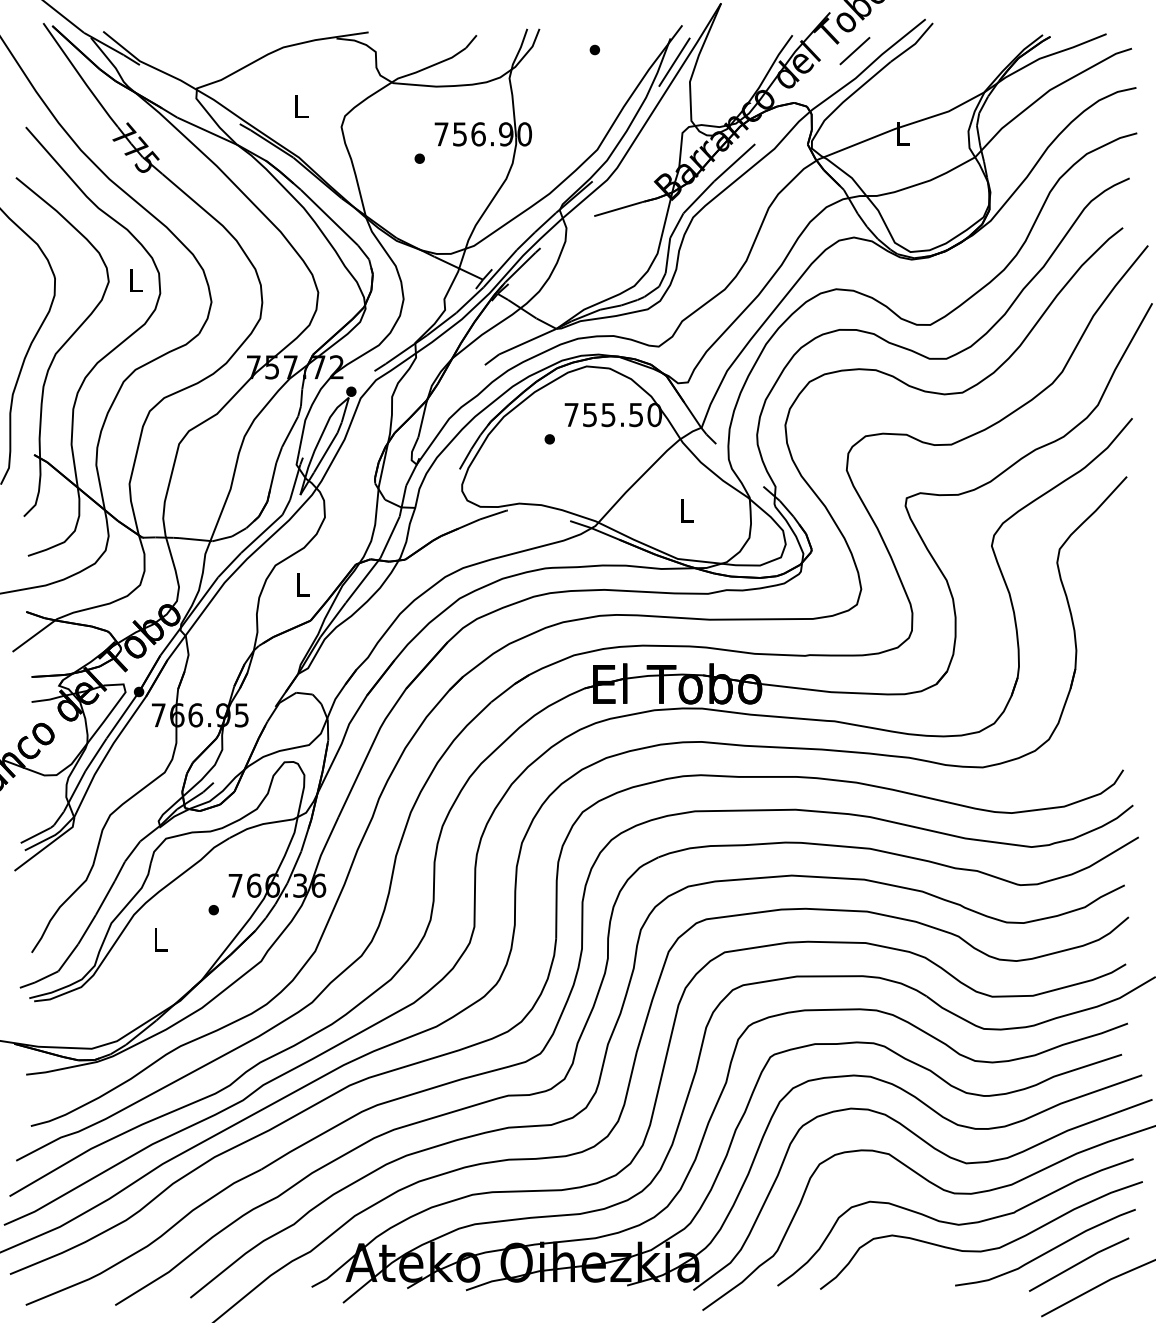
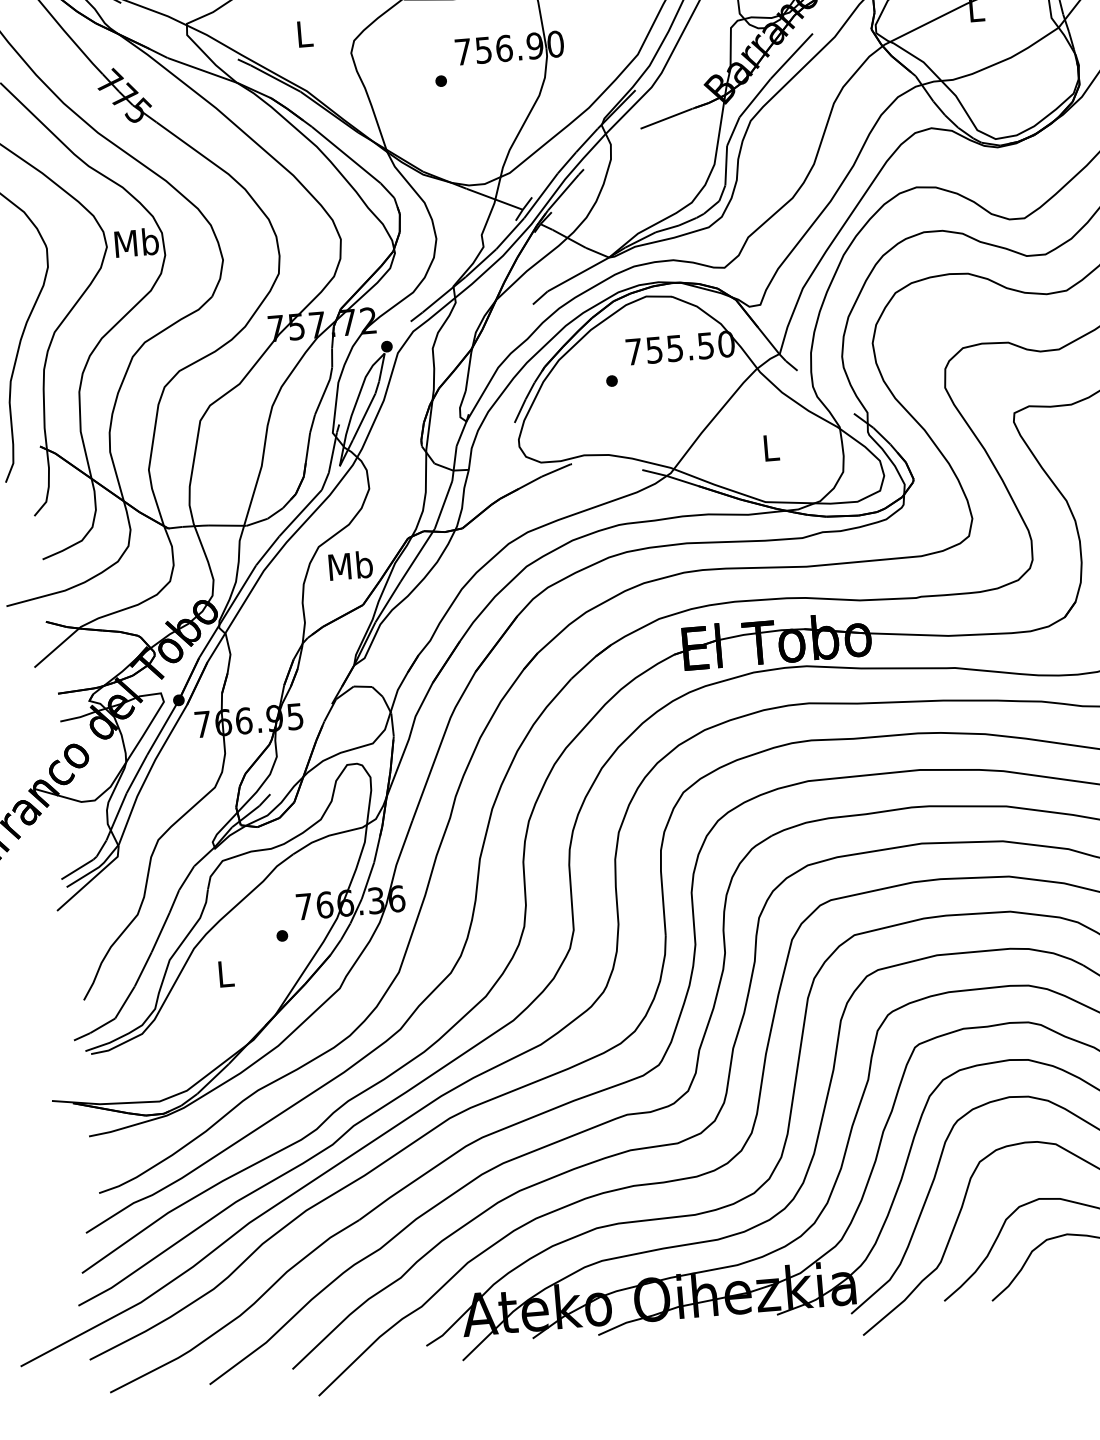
text: (135, 279) -> (136, 241), L -> Mb
text: (302, 584) -> (350, 565), L -> Mb

